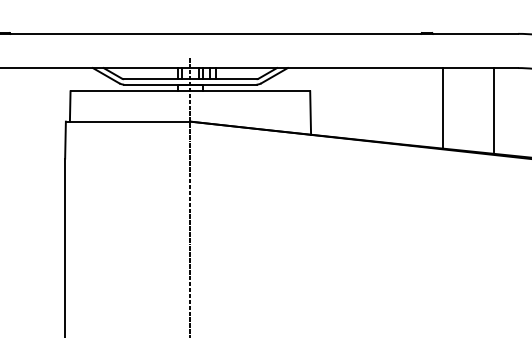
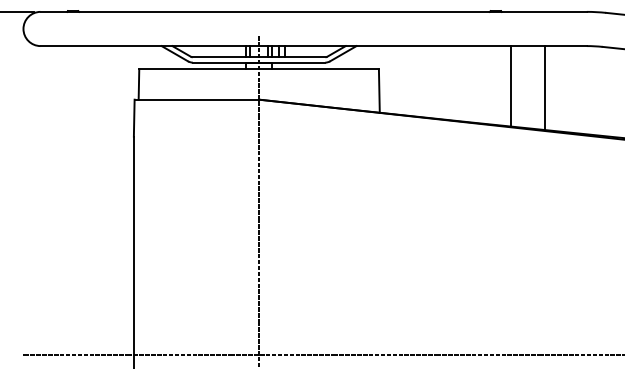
line: (493, 110) -> (545, 88), moved

